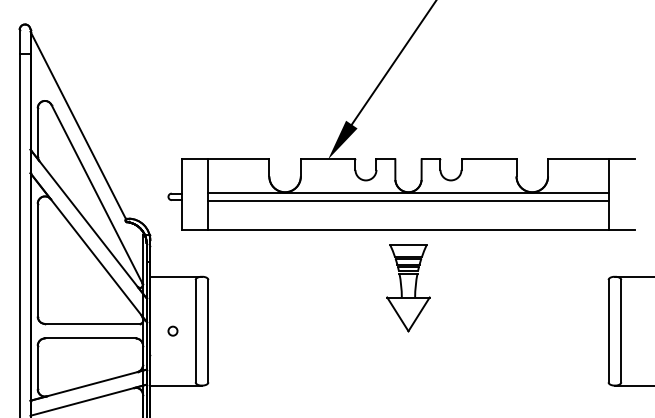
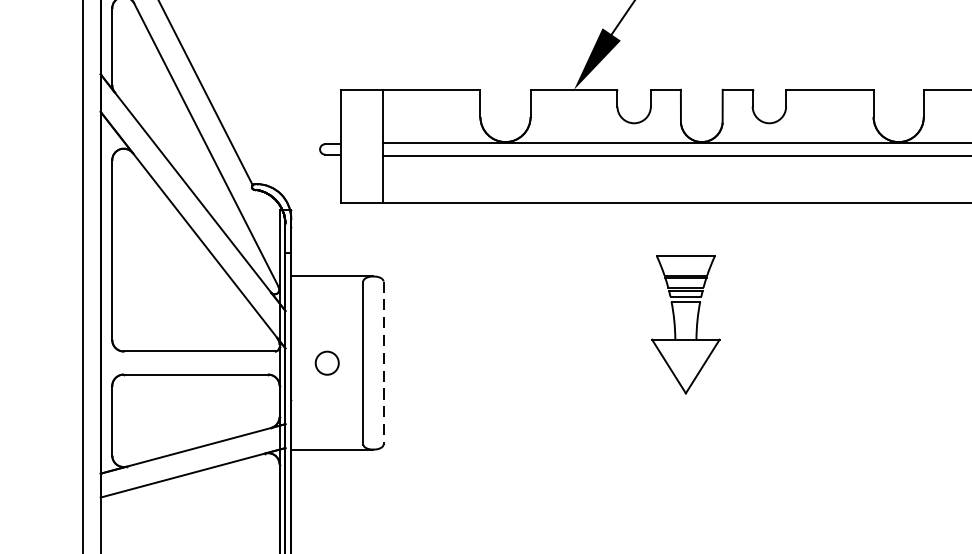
part: (408, 288) -> (685, 325), moved
circle: (172, 330) -> (326, 361), size x1.6
line: (208, 331) -> (383, 363), solid -> dashed

